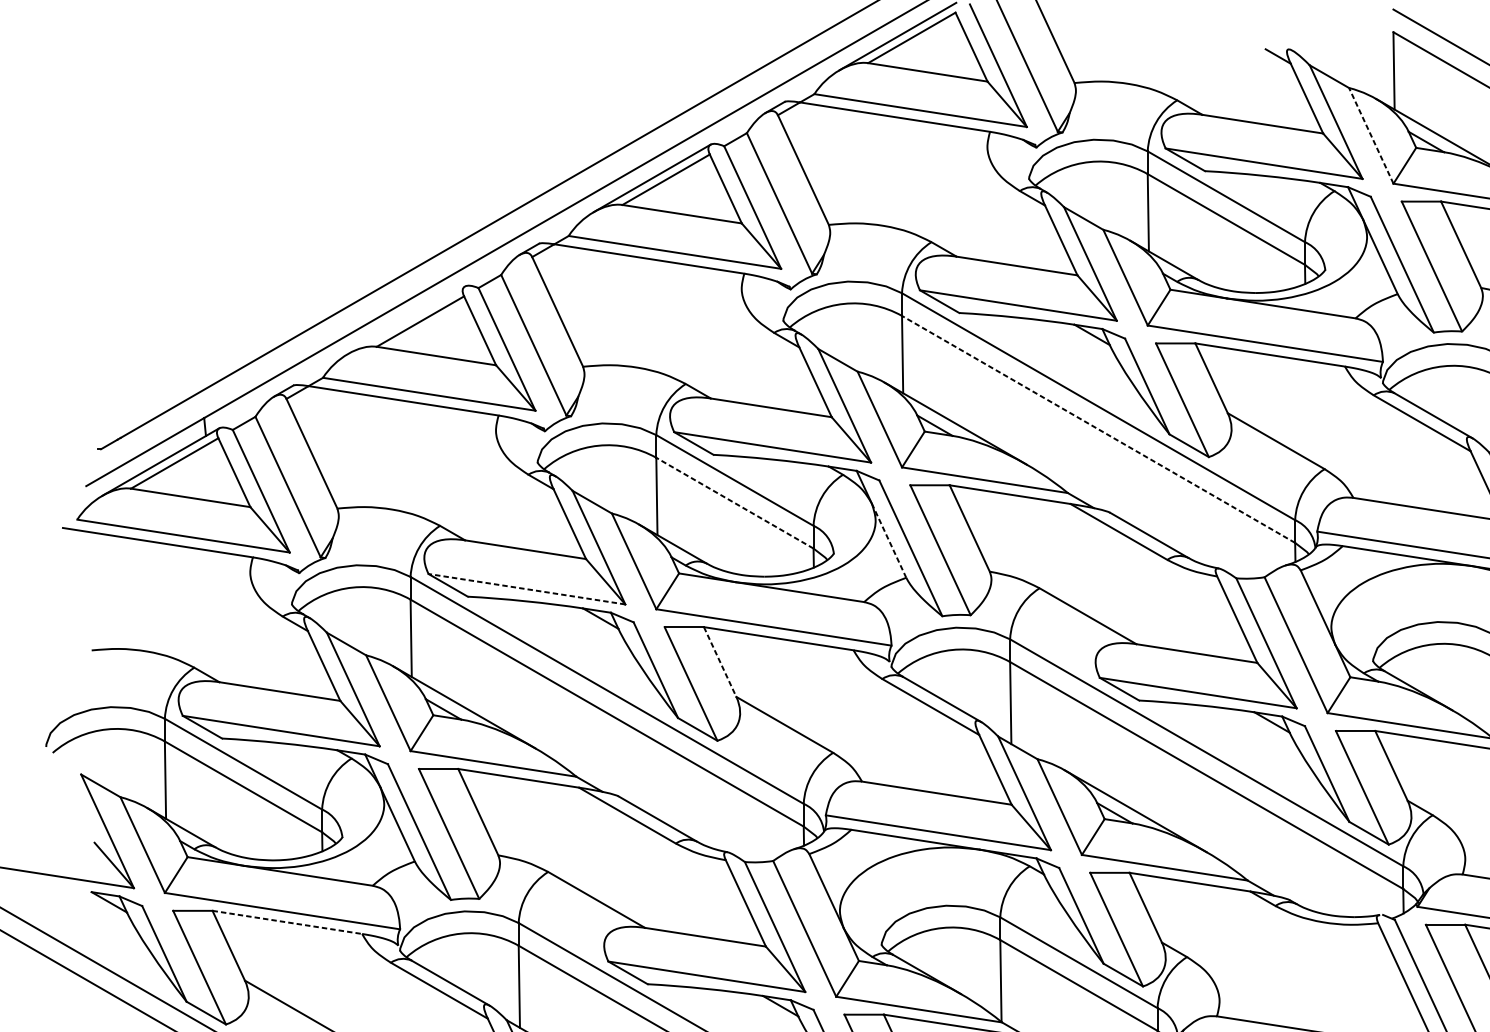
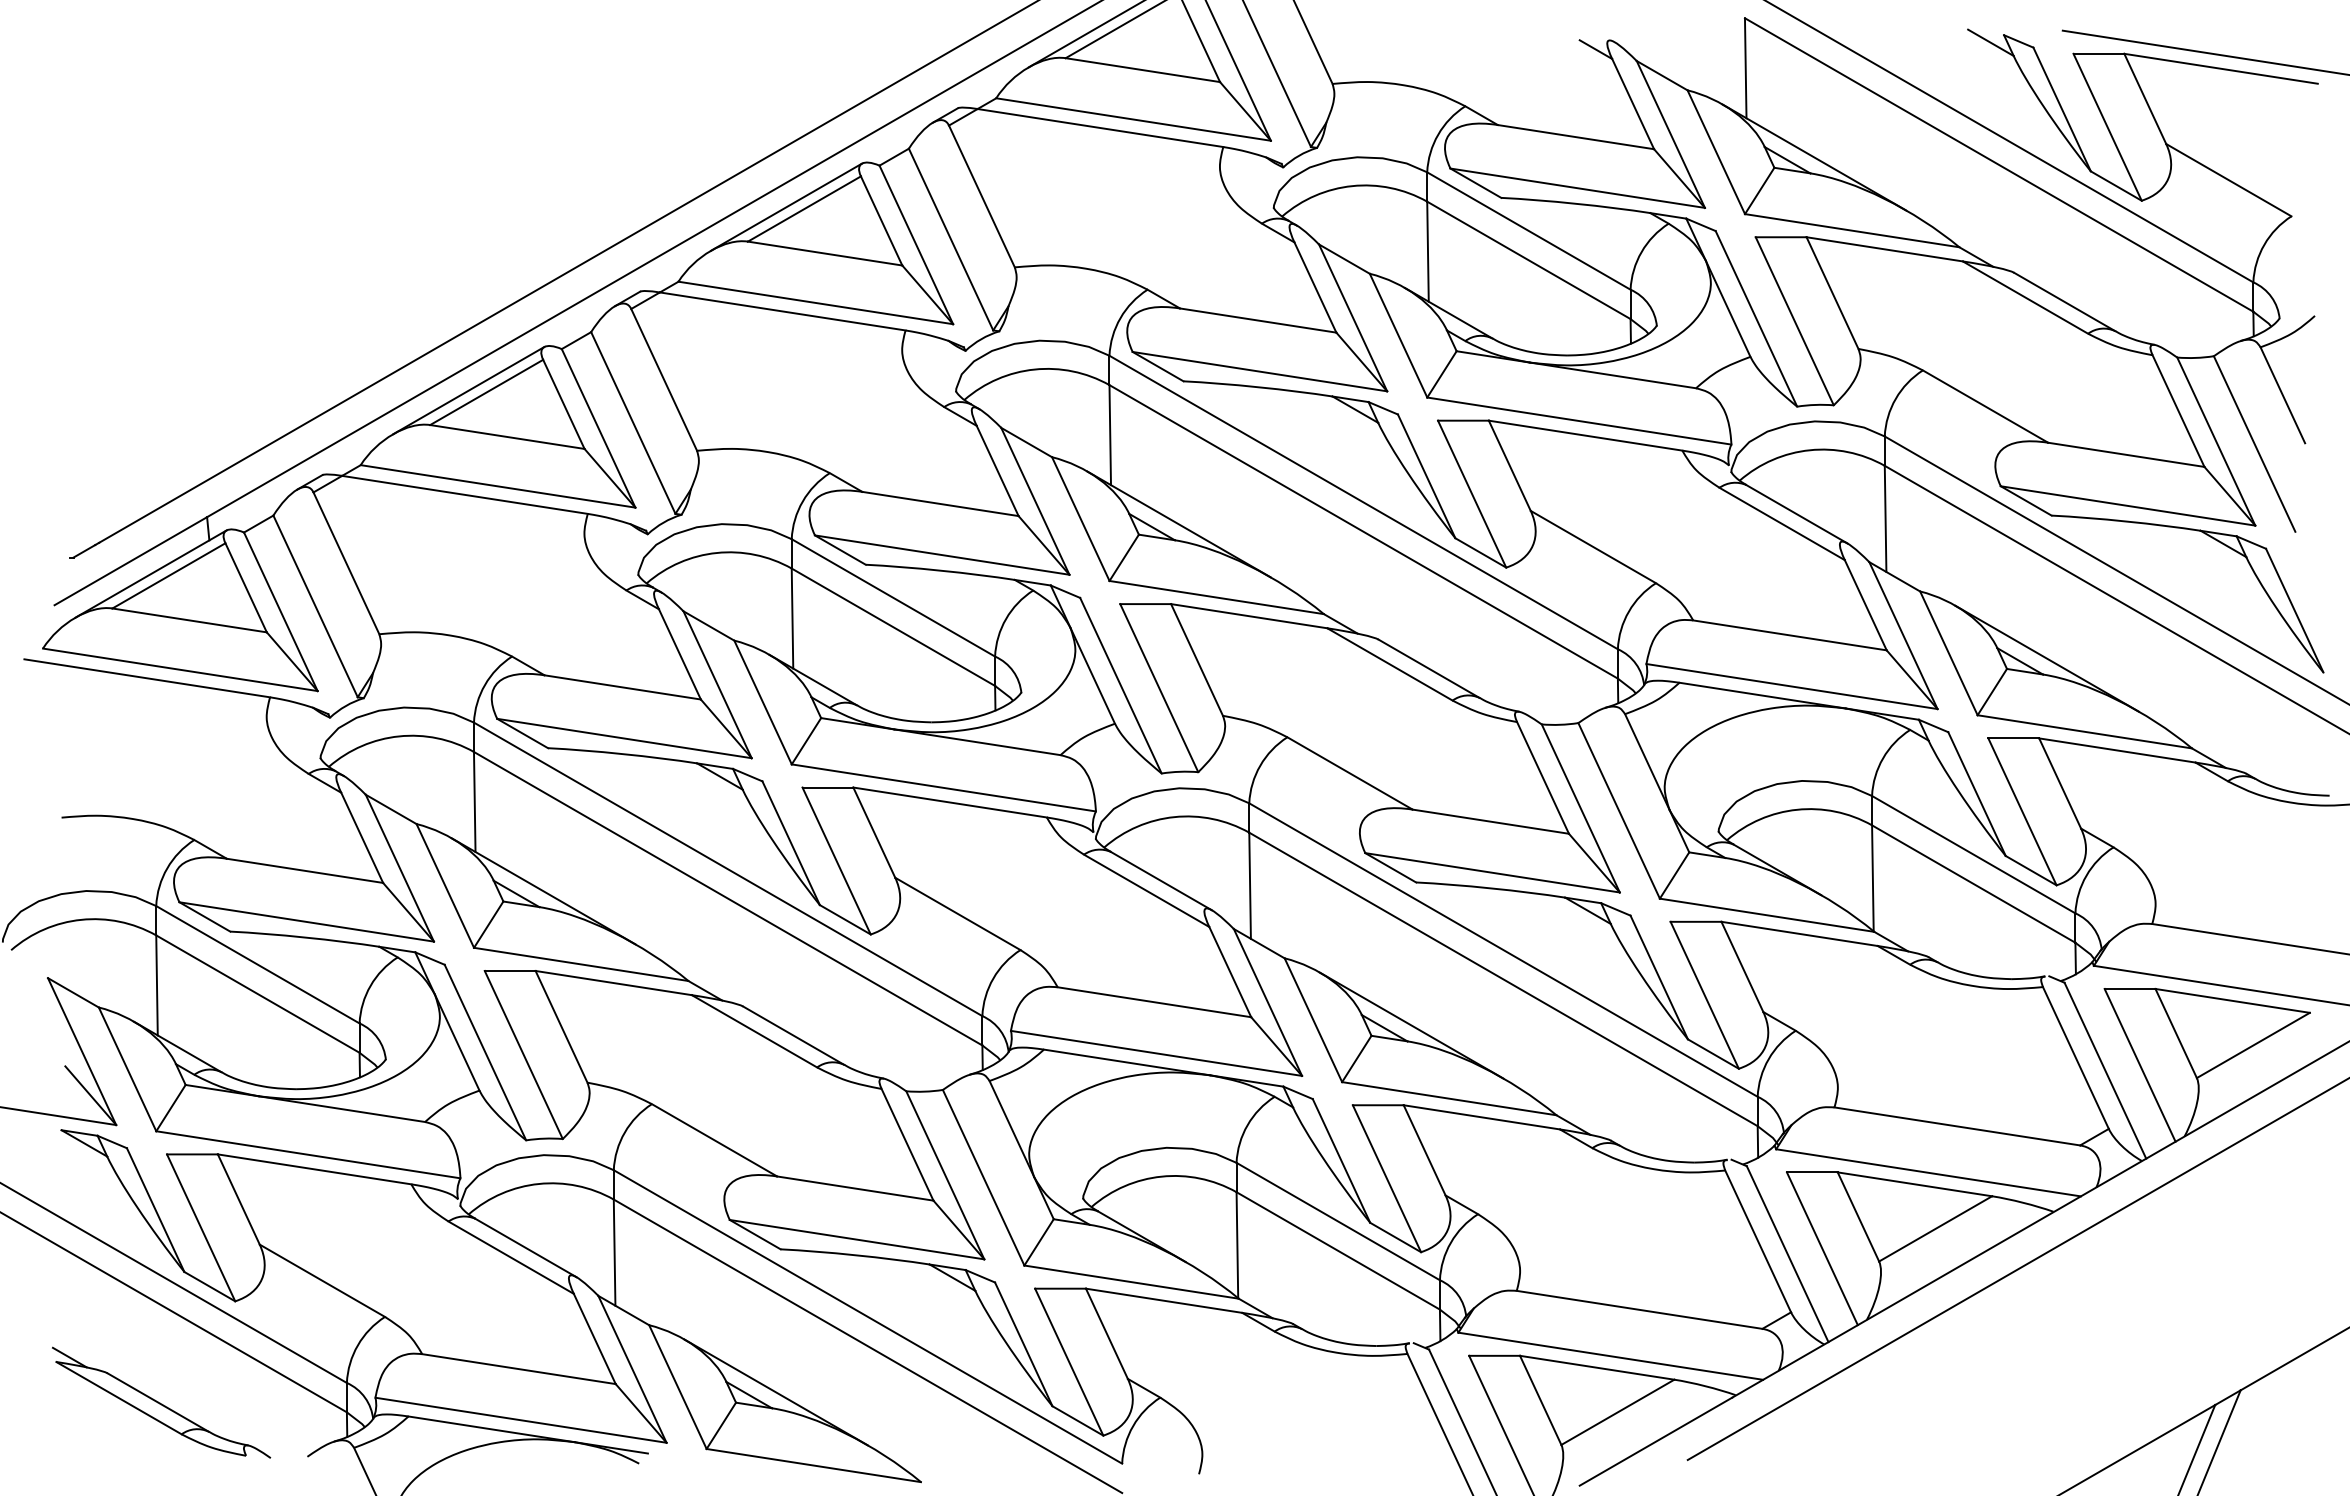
line: (1371, 135) -> (1716, 151), dashed -> solid
line: (406, 320) -> (468, 390), added
line: (1098, 429) -> (1363, 531), dashed -> solid
line: (734, 503) -> (892, 627), dashed -> solid
line: (888, 540) -> (1092, 675), dashed -> solid
line: (526, 589) -> (624, 738), dashed -> solid
line: (720, 661) -> (874, 832), dashed -> solid
line: (287, 922) -> (314, 1169), dashed -> solid

